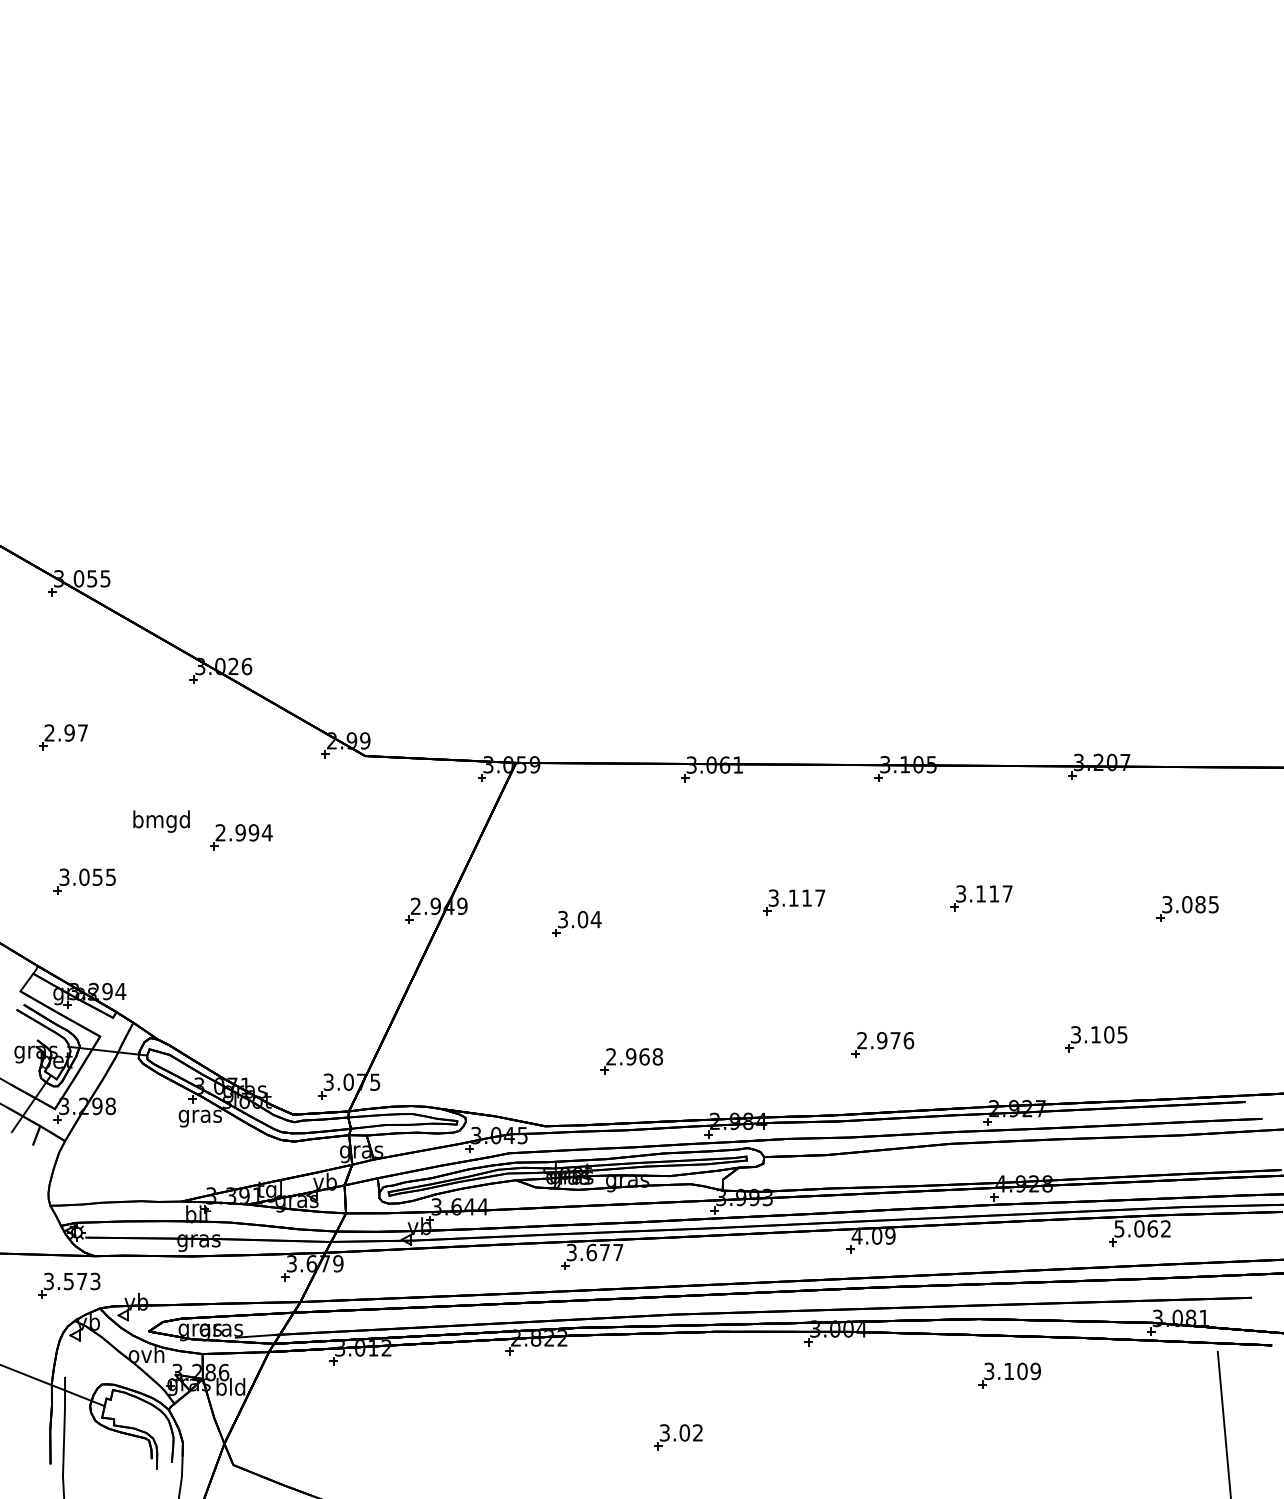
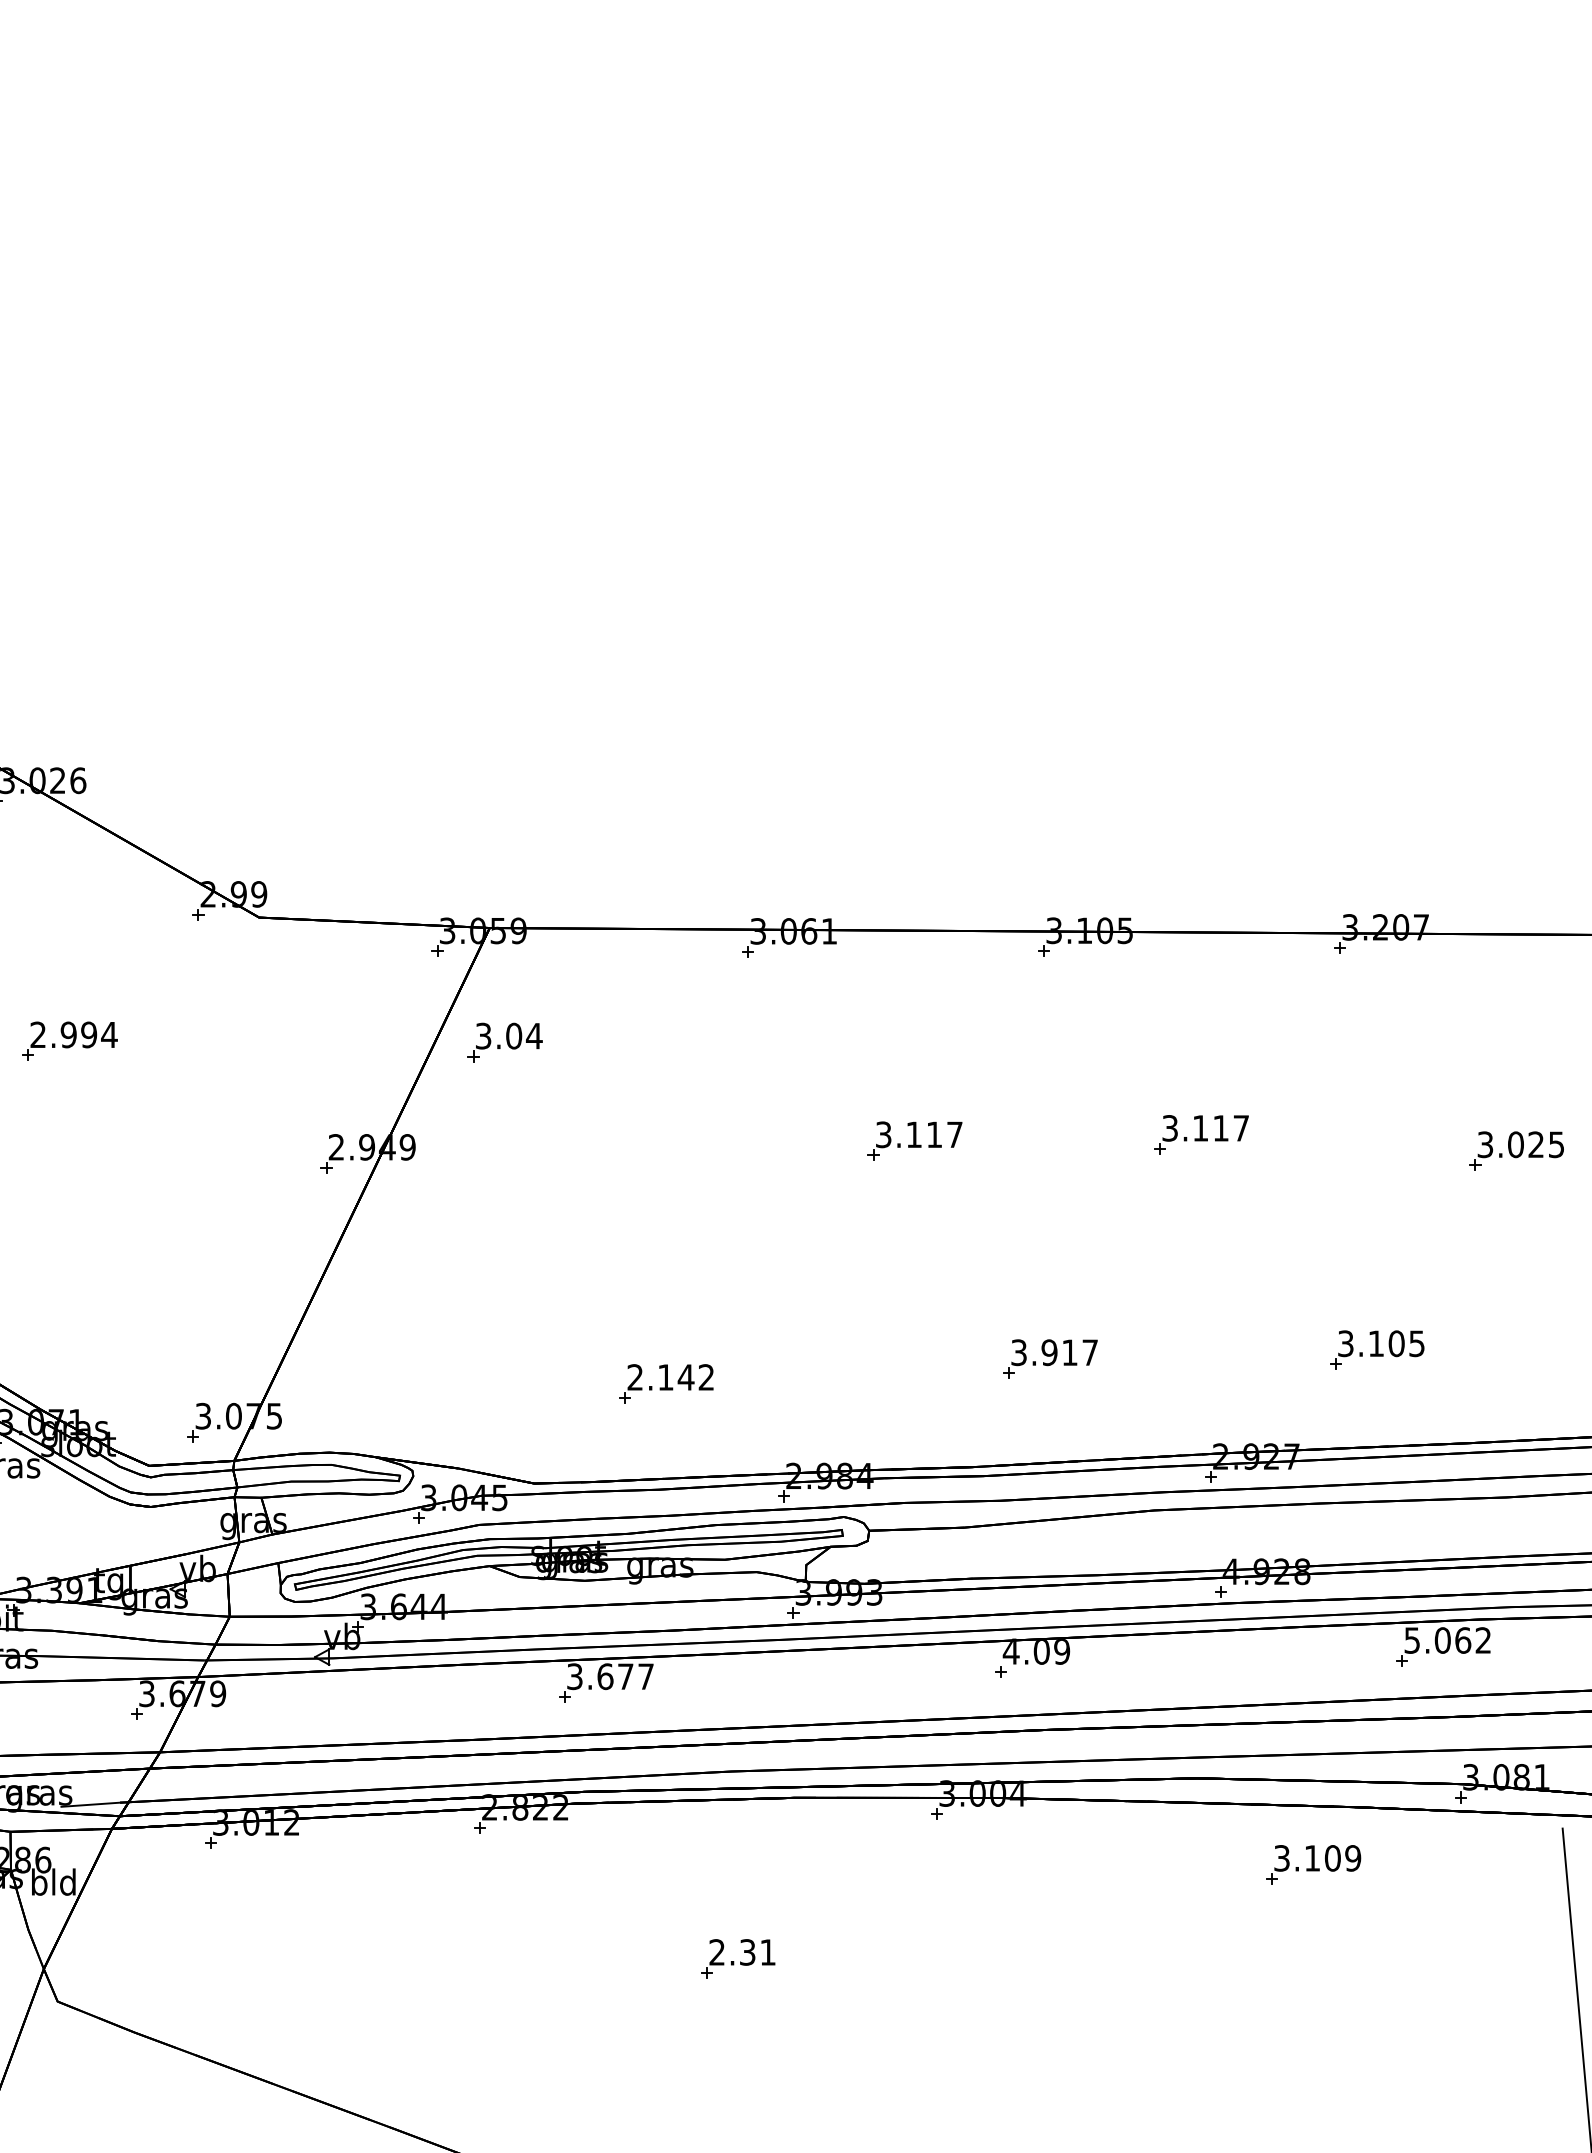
text: (1200, 904) -> (1536, 1144), 3.085 -> 3.025
part: (576, 923) -> (504, 1042), moved
text: (885, 1040) -> (1054, 1352), 2.976 -> 3.917
text: (644, 1056) -> (686, 1376), 2.968 -> 2.142
part: (1009, 1375) -> (1312, 1864), moved
text: (680, 1432) -> (741, 1951), 3.02 -> 2.31

